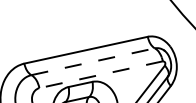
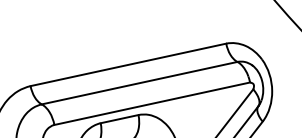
line: (93, 61) -> (140, 82), dashed -> solid
line: (100, 74) -> (151, 103), dashed -> solid

